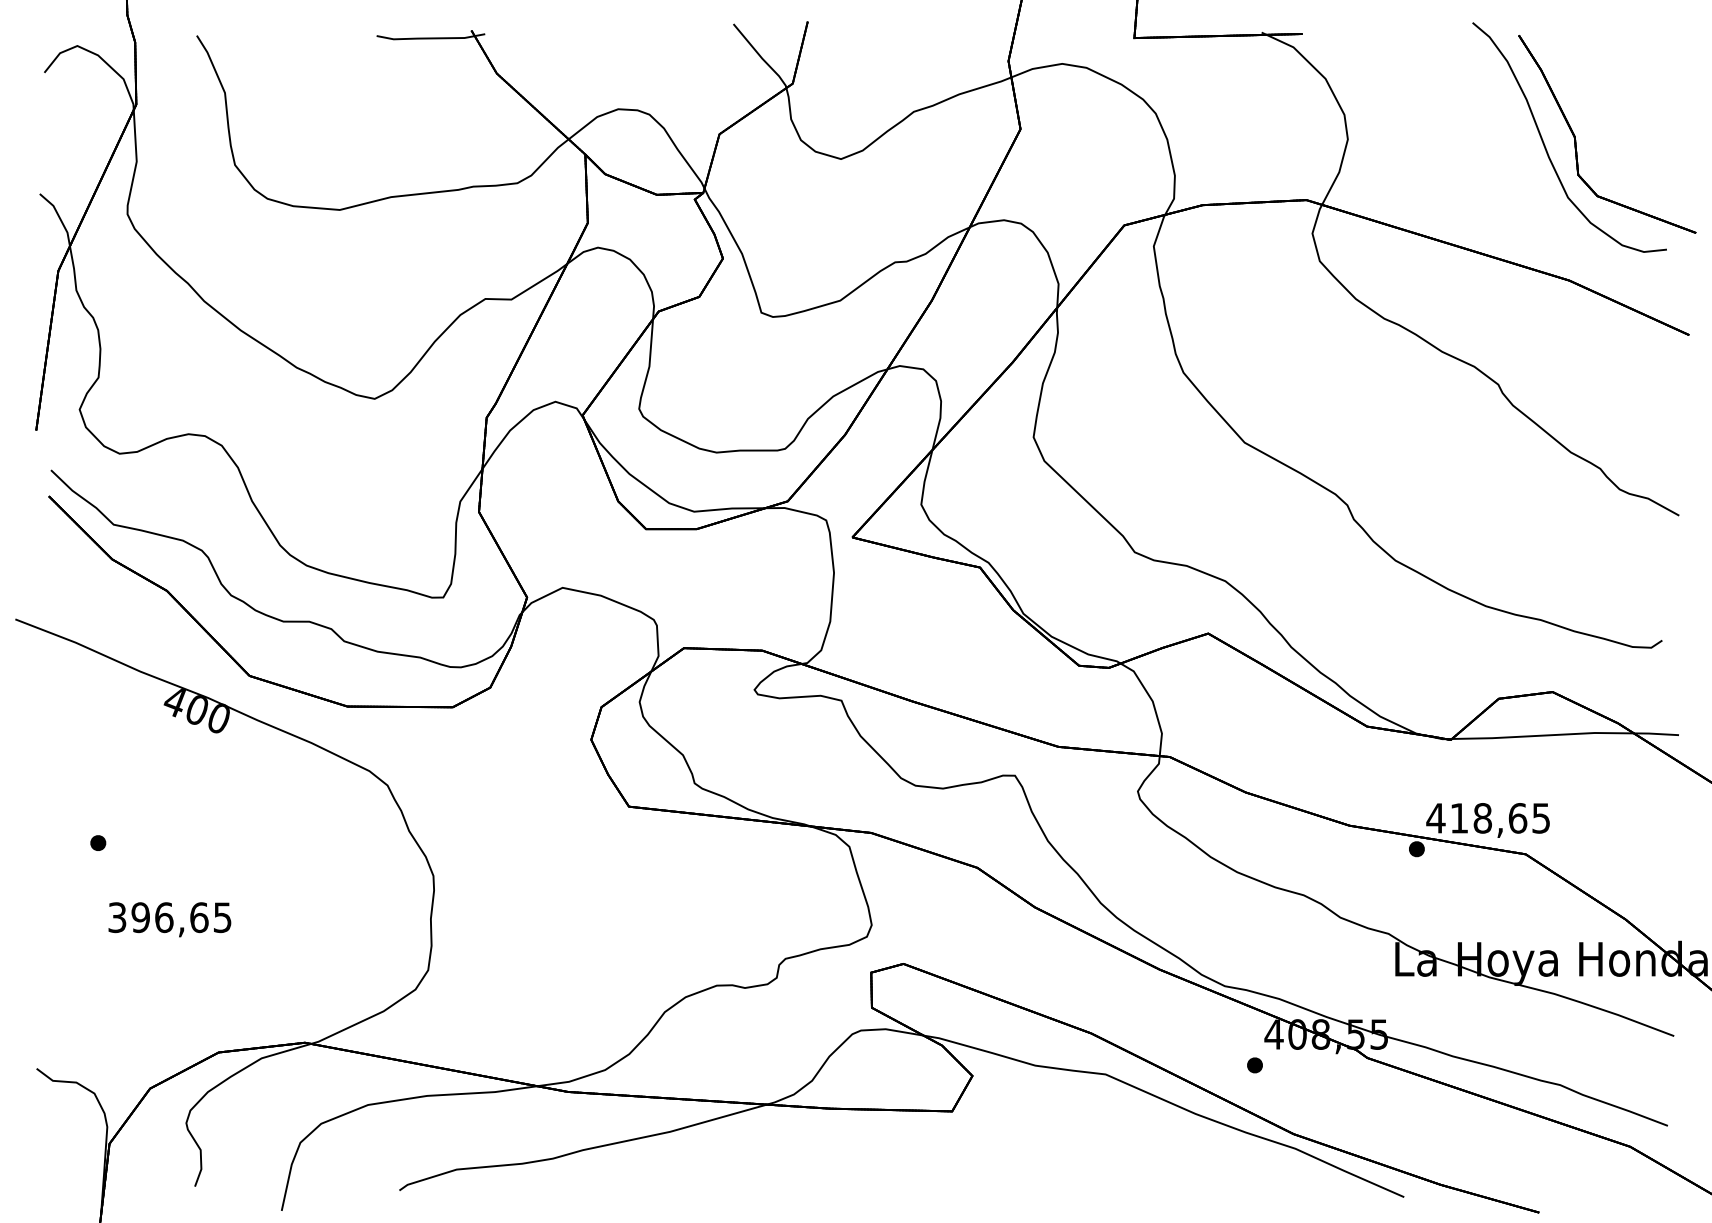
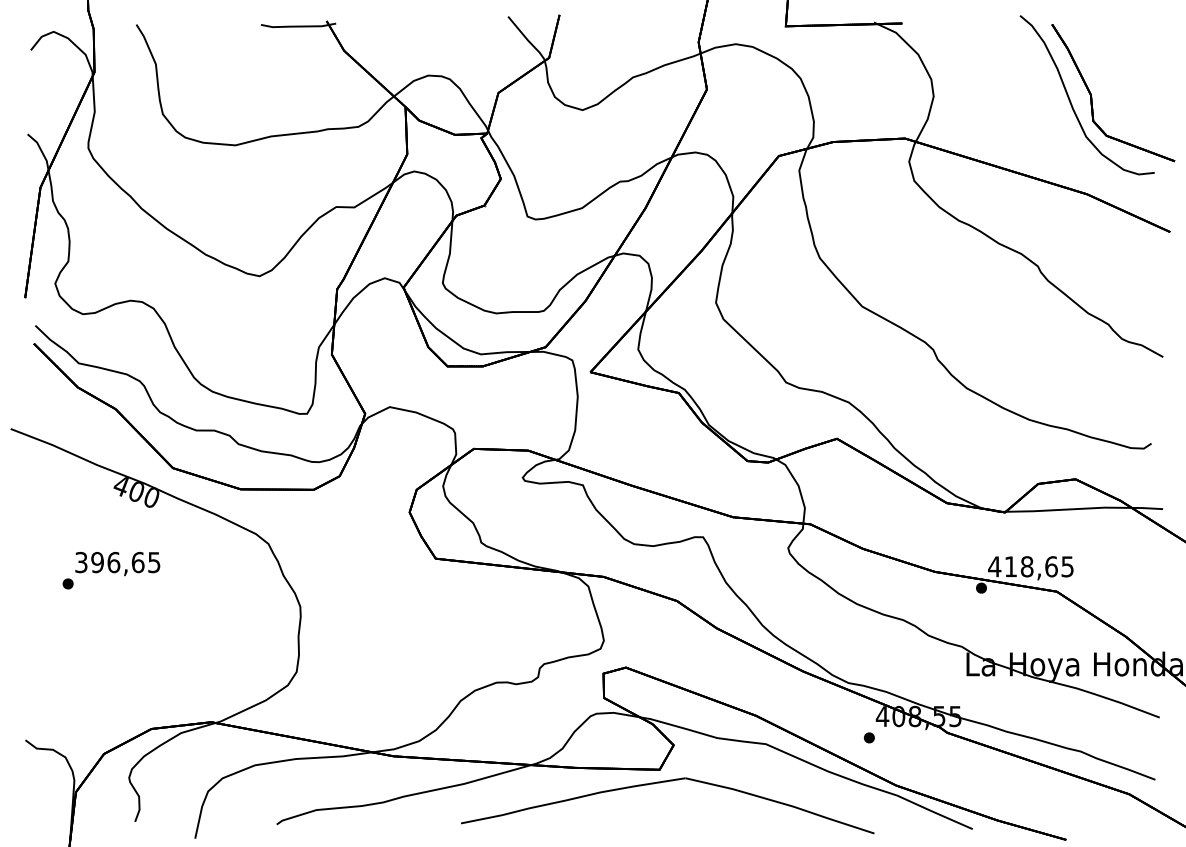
text: (169, 920) -> (117, 564), moved
part: (962, 1129) -> (666, 782), added

